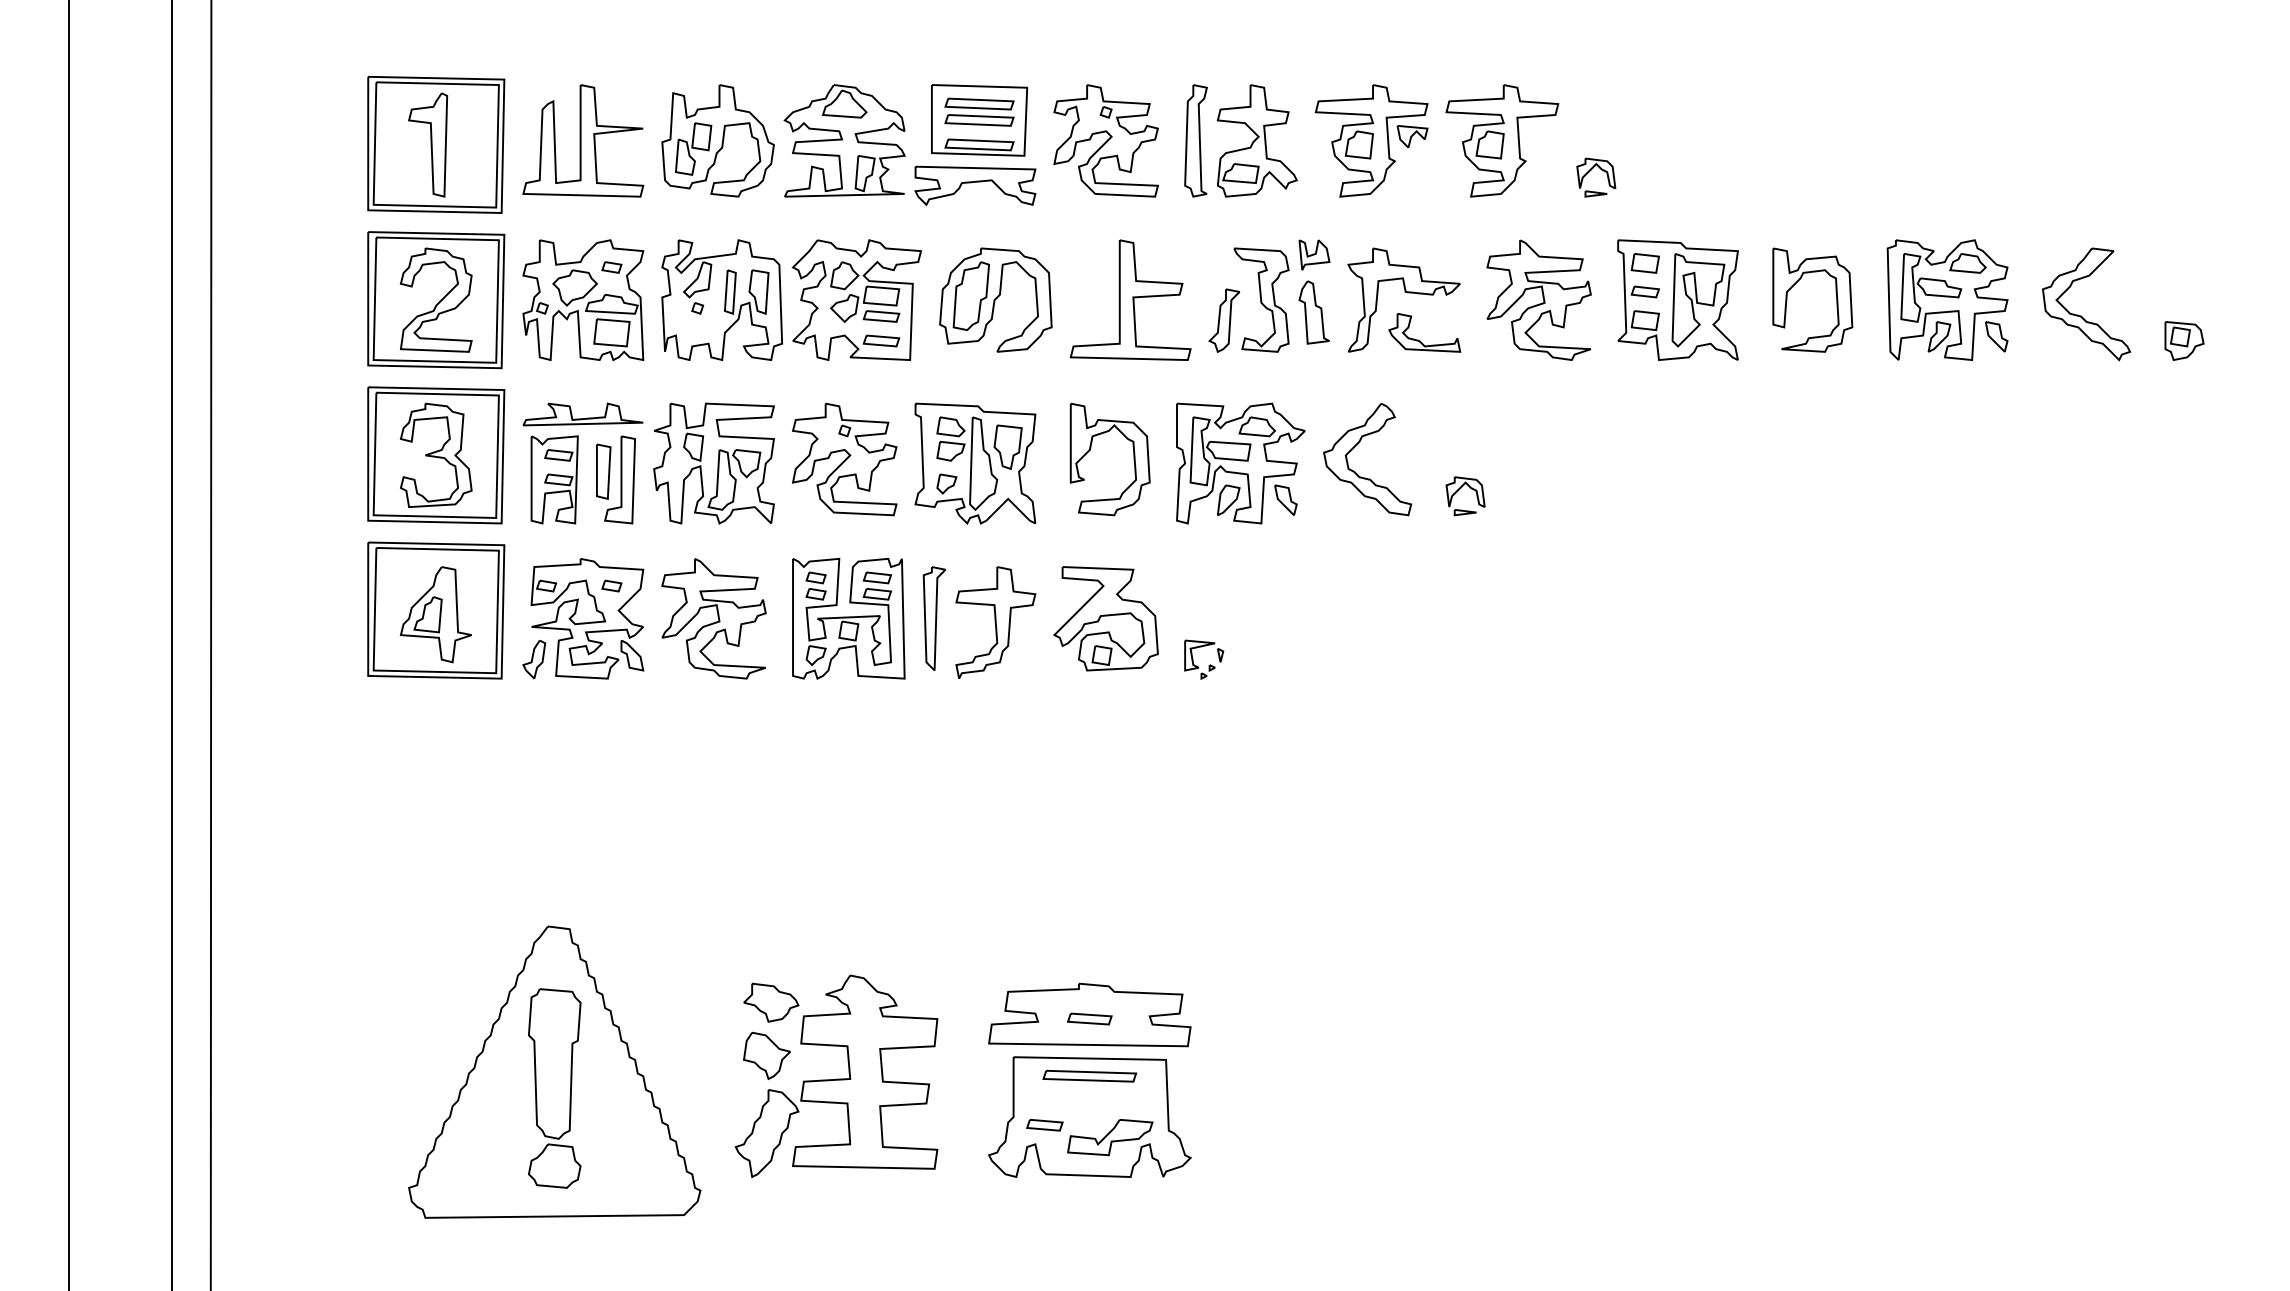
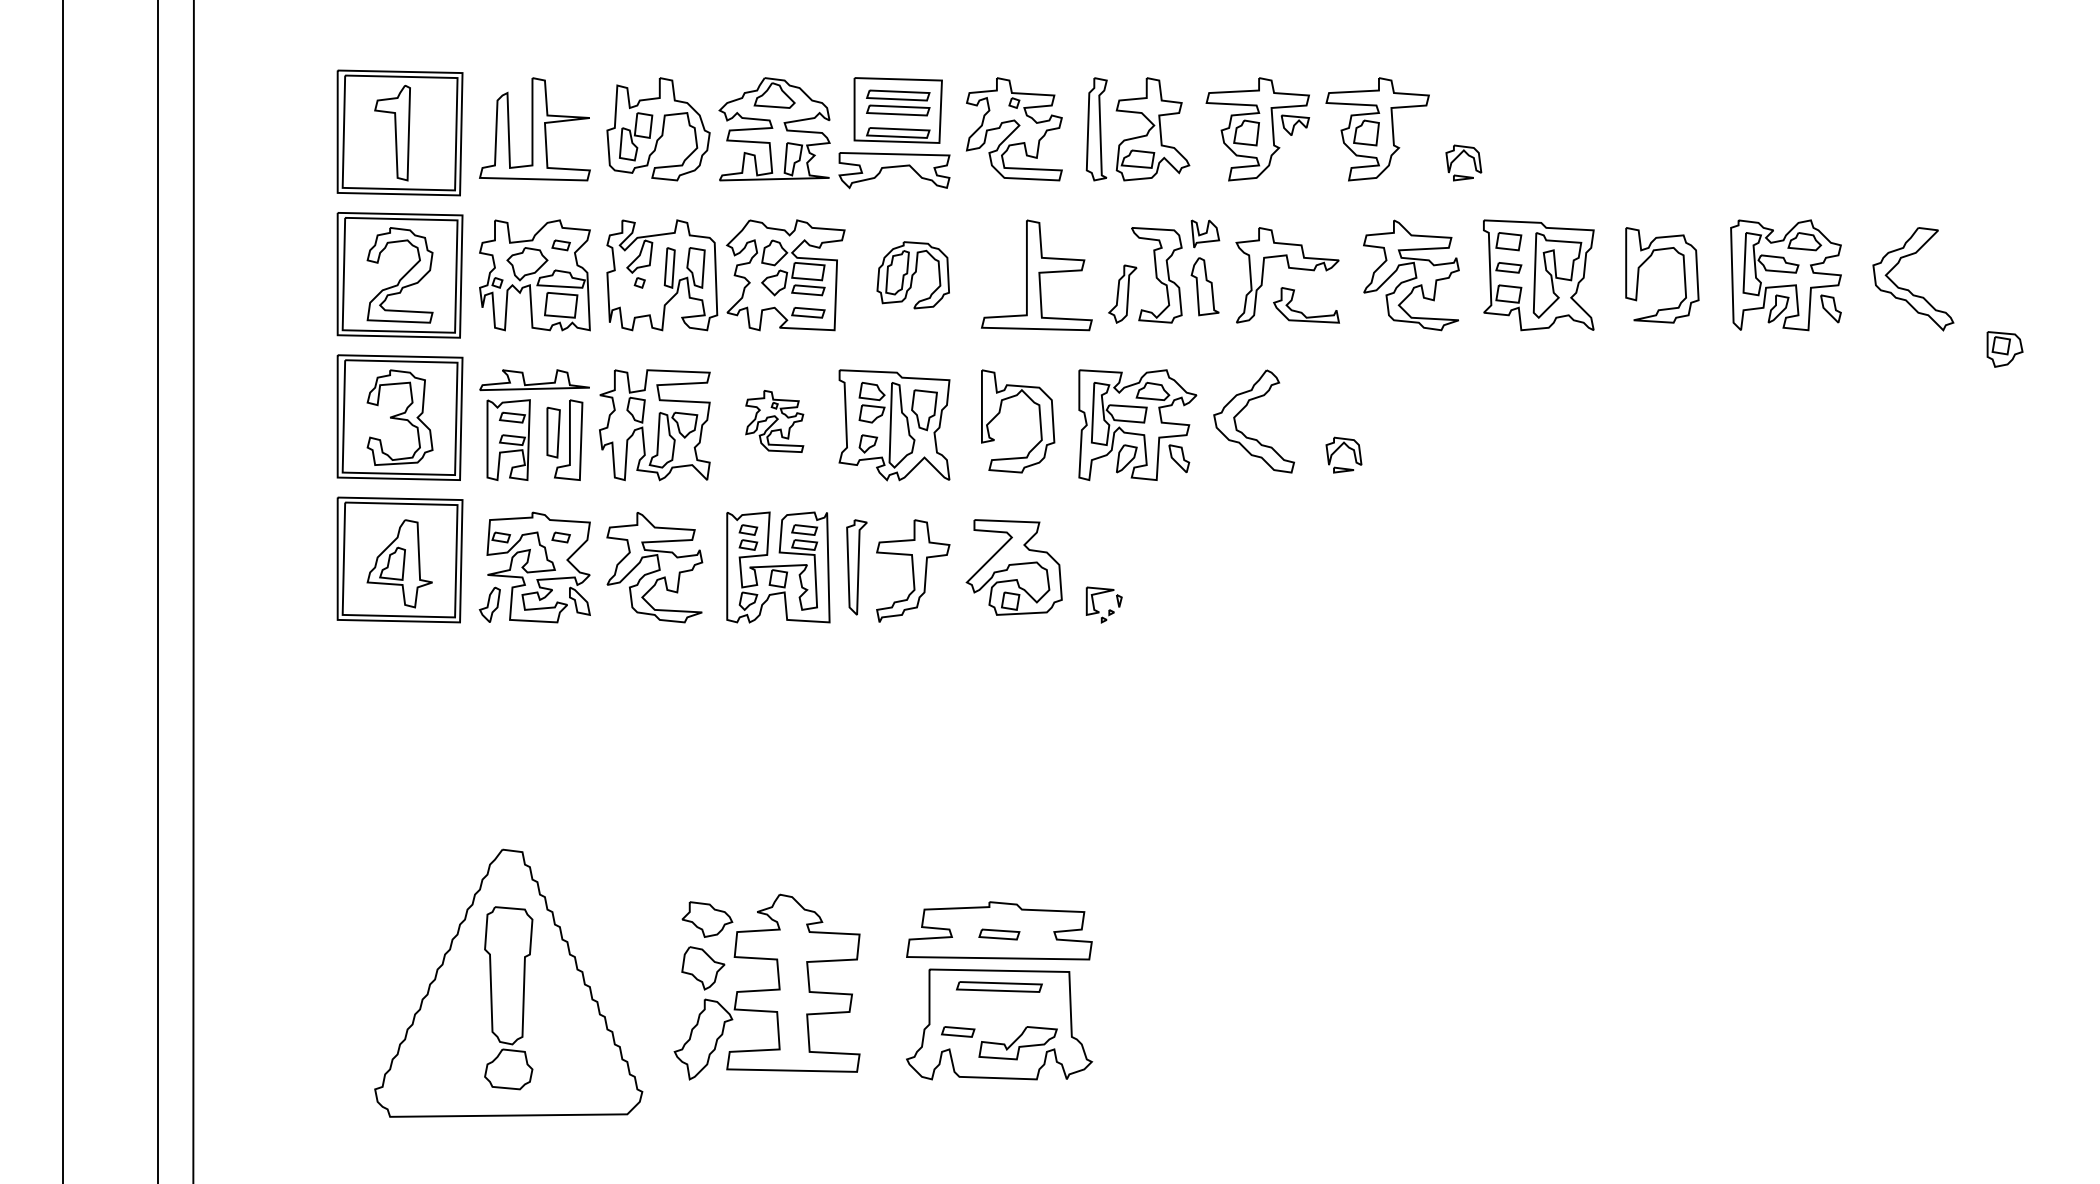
part: (995, 299) -> (912, 274), size x0.7
part: (2184, 340) -> (2005, 348), moved
part: (844, 459) -> (774, 421), size x0.6

